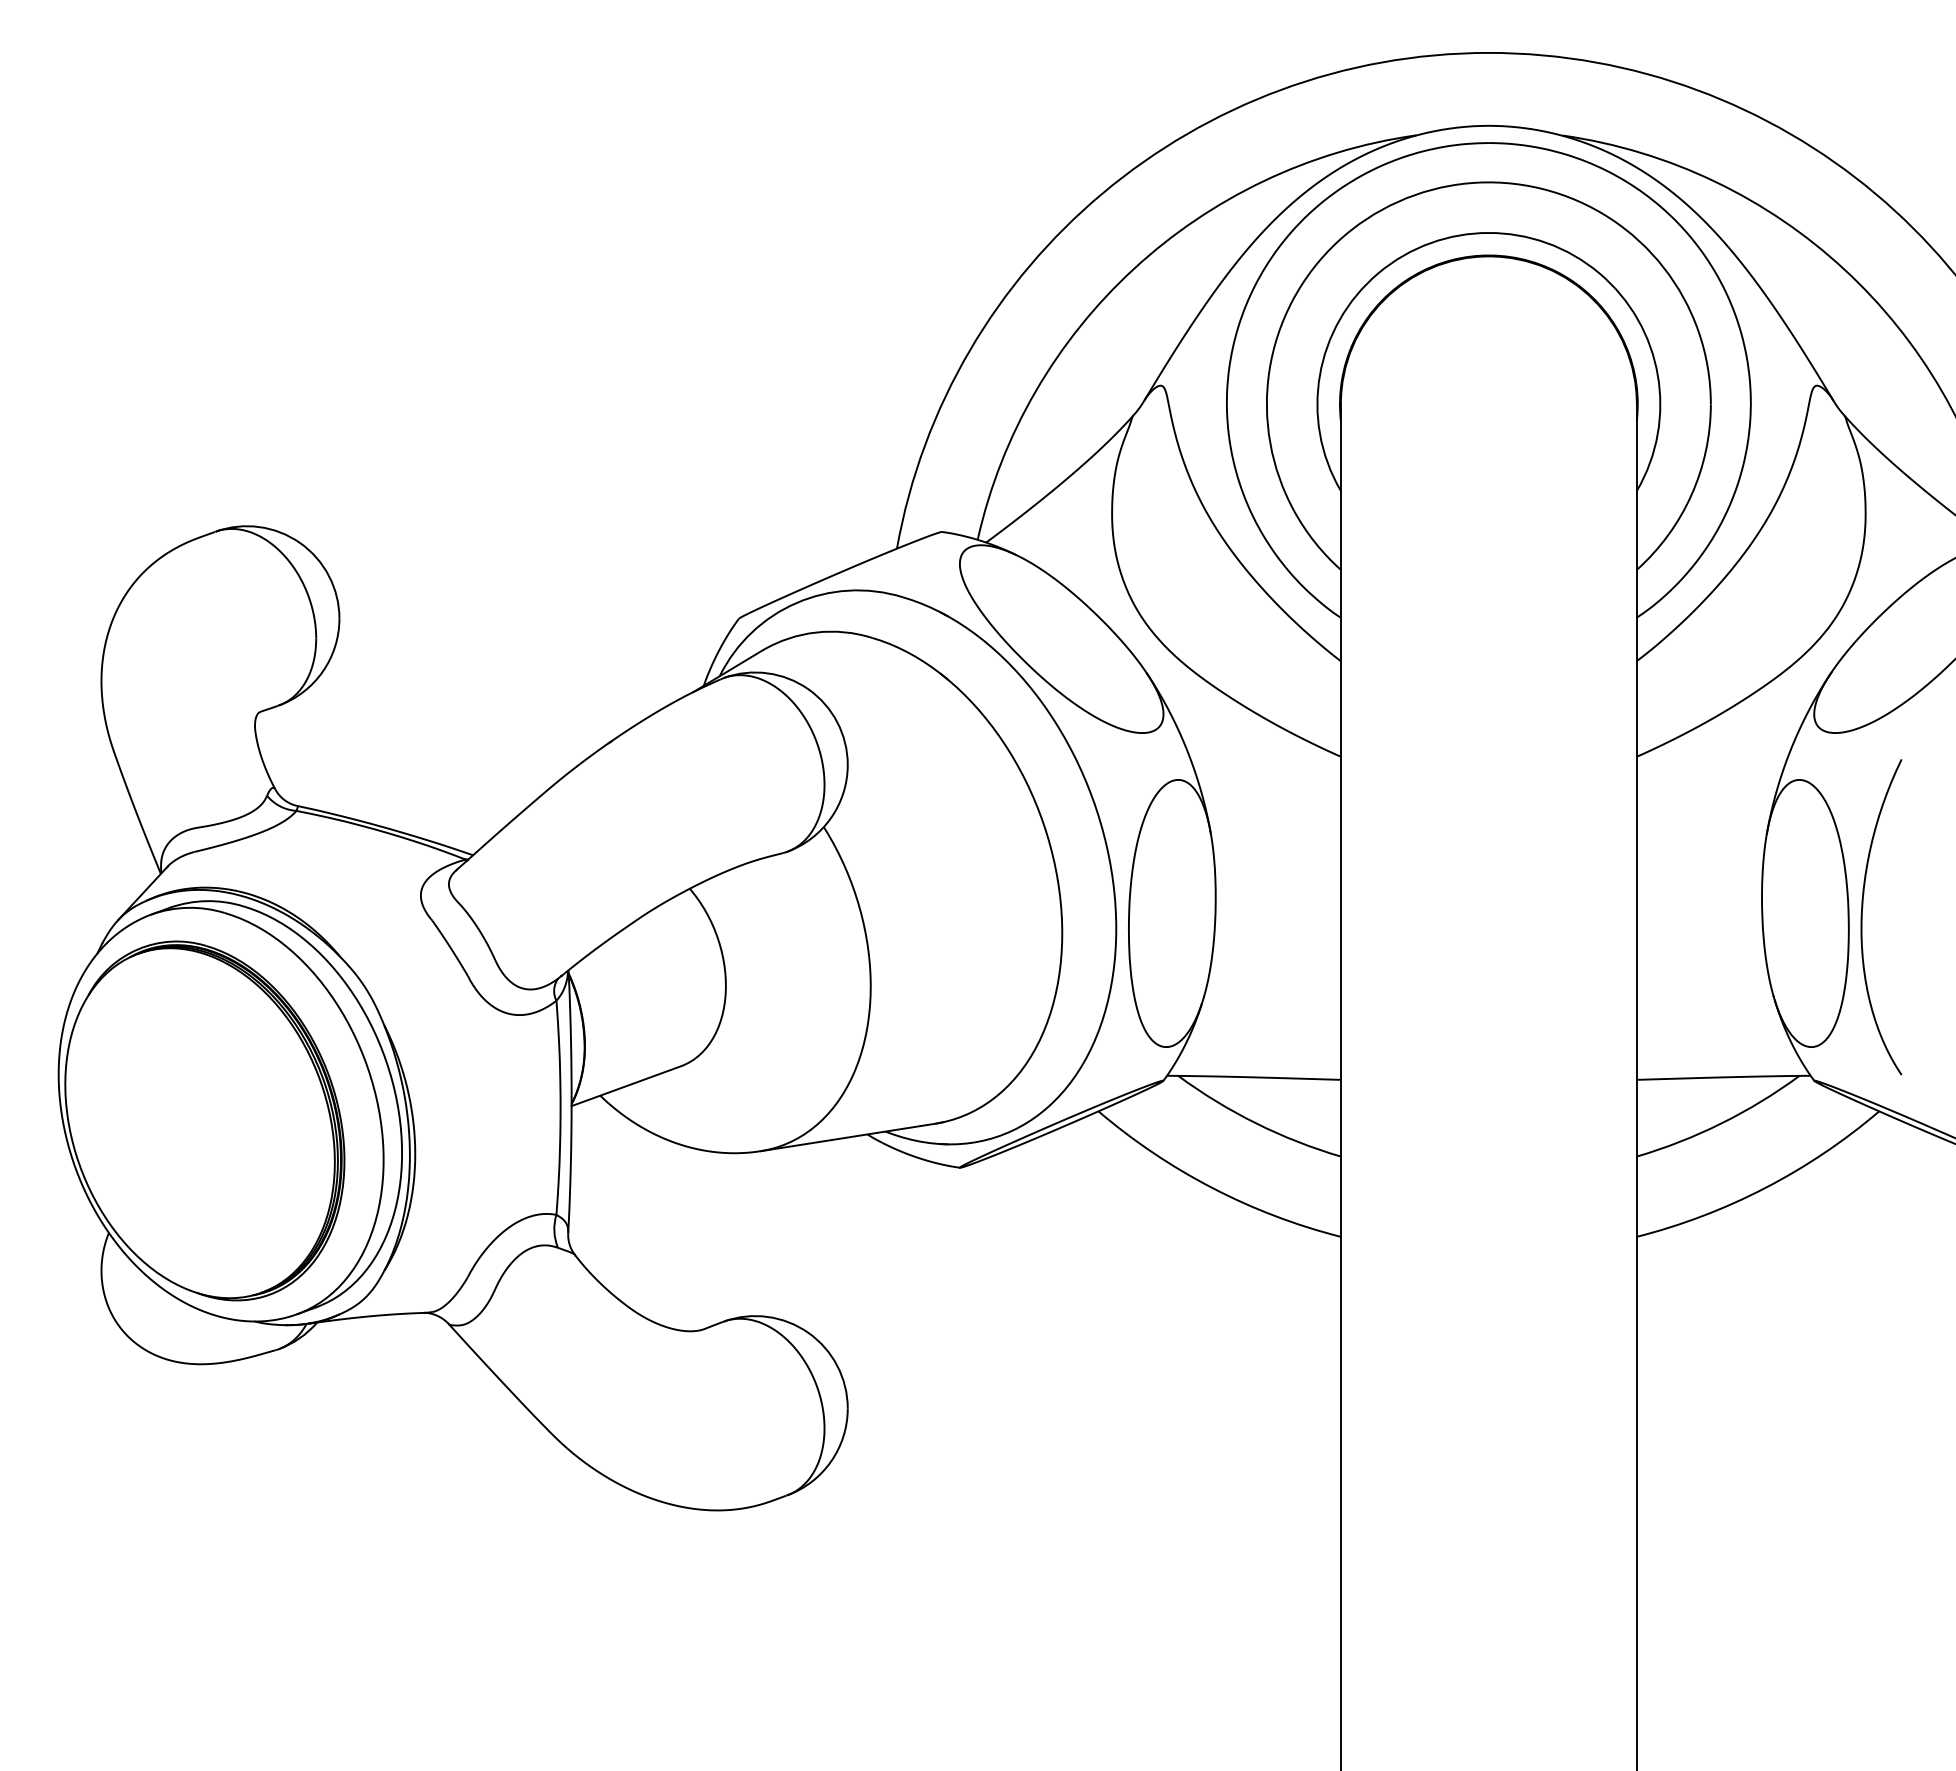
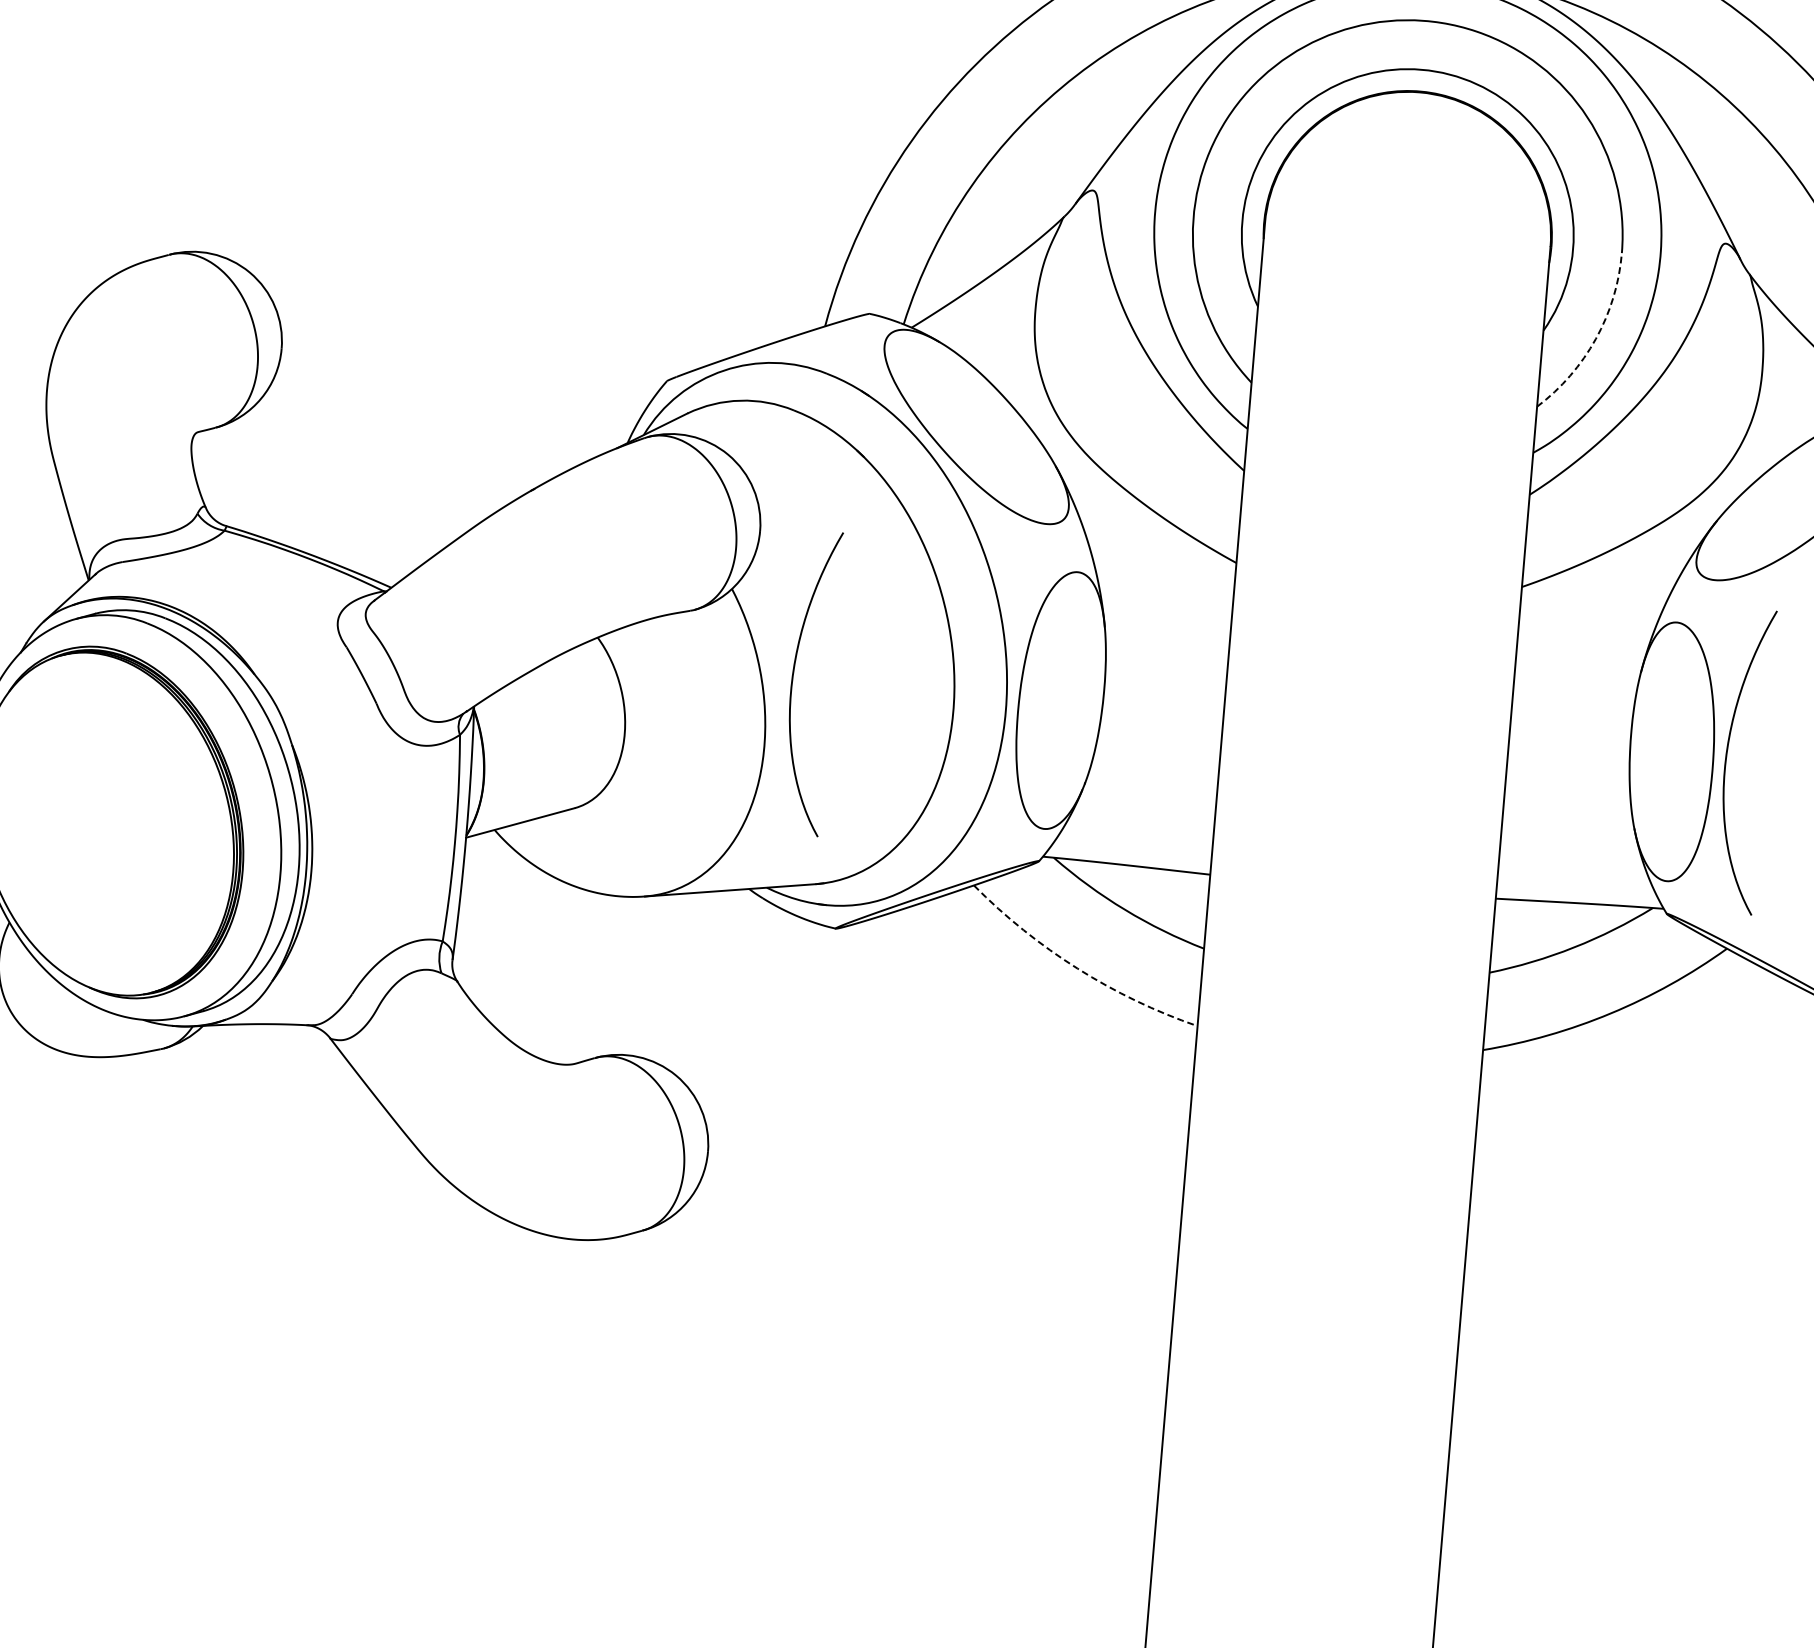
arc: (1691, 495) -> (1595, 339), solid -> dashed
curve: (894, 917) -> (792, 681), added
arc: (1212, 1188) -> (1077, 969), solid -> dashed

